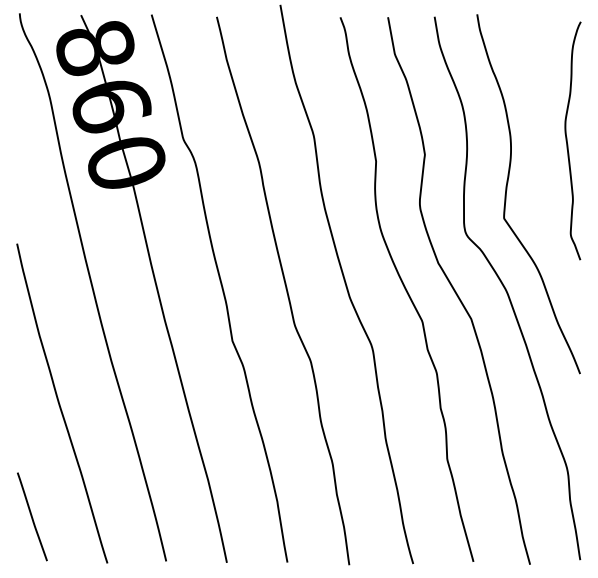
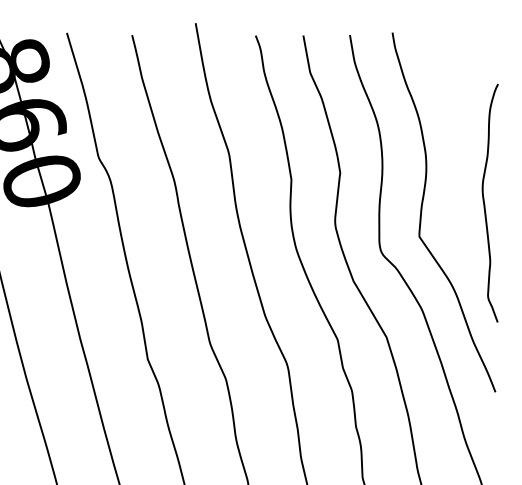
curve: (567, 140) -> (484, 202), moved

